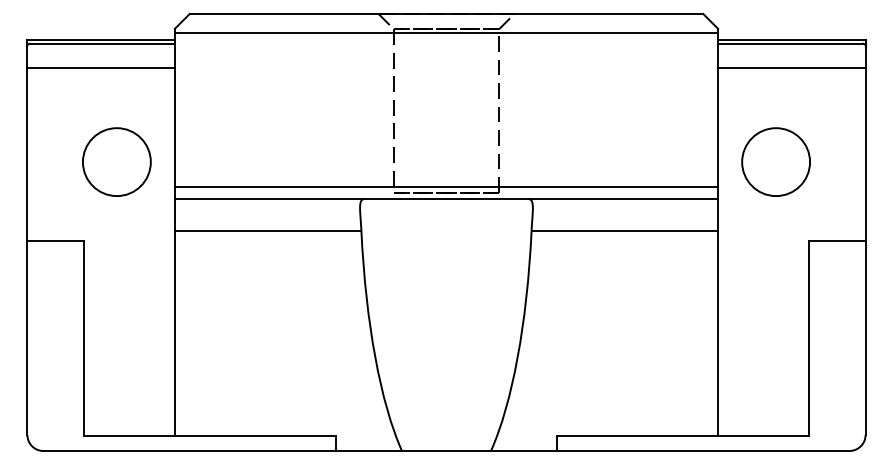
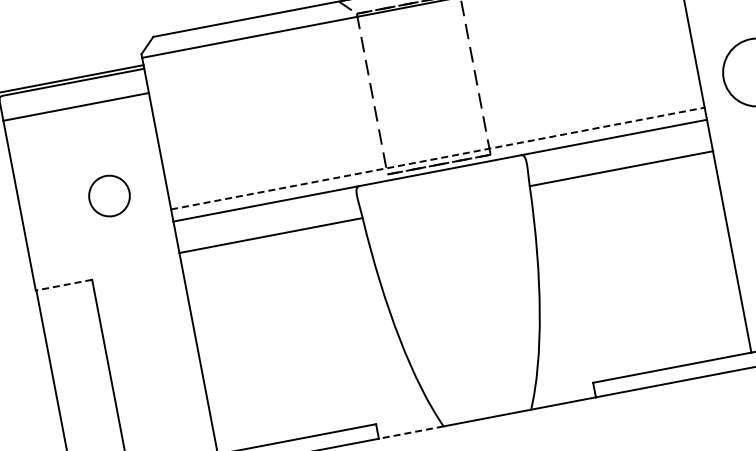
circle: (116, 162) -> (109, 196), size x0.6
line: (446, 186) -> (437, 158), solid -> dashed
line: (55, 241) -> (64, 285), solid -> dashed
line: (369, 450) -> (411, 431), solid -> dashed

